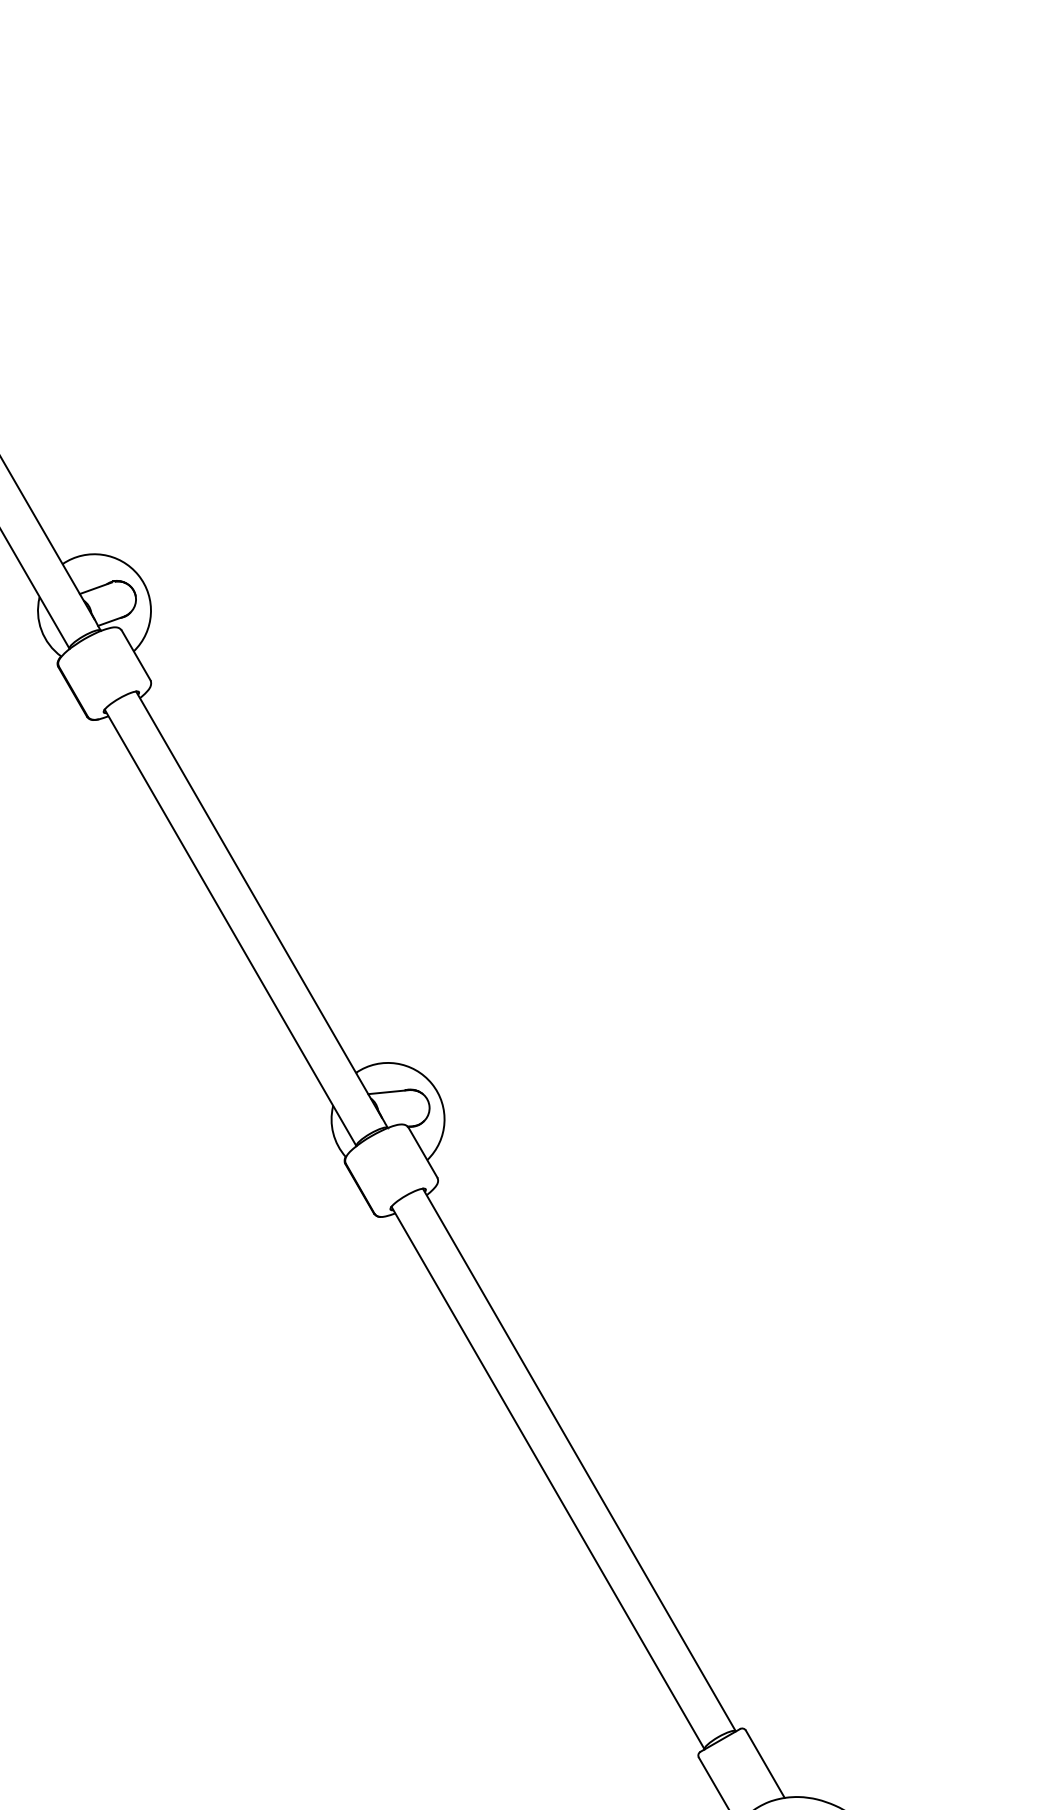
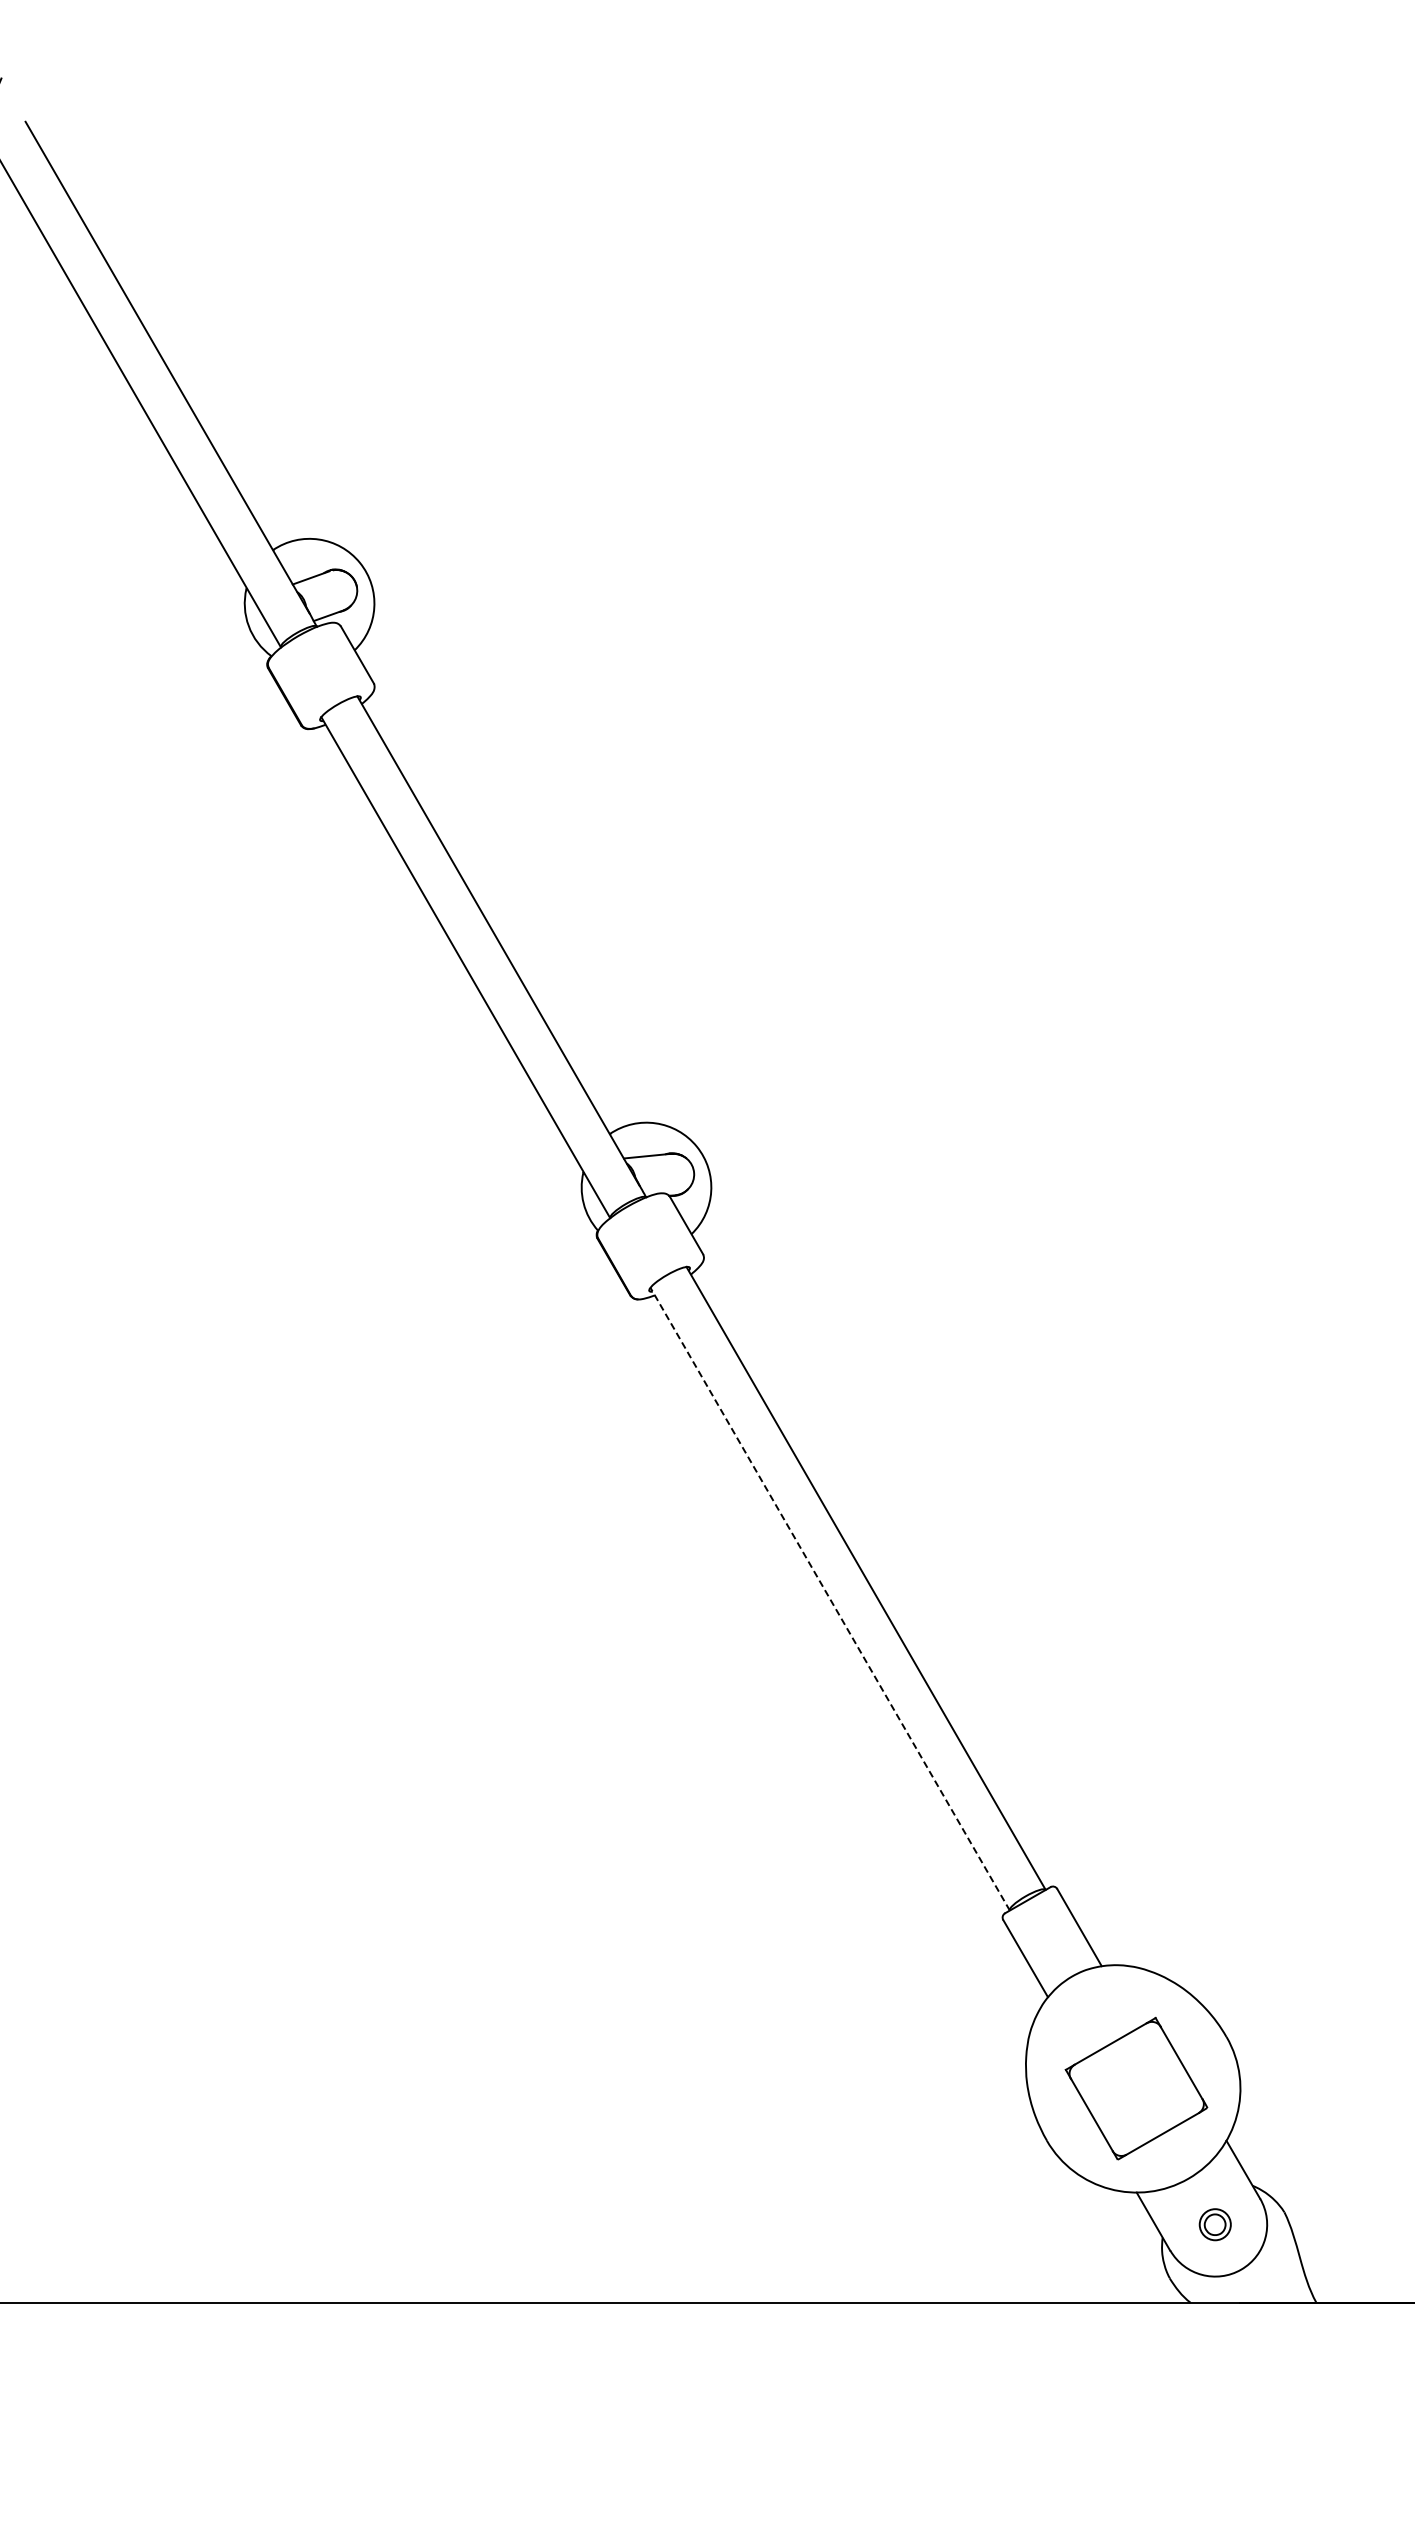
line: (548, 1478) -> (830, 1599), solid -> dashed

